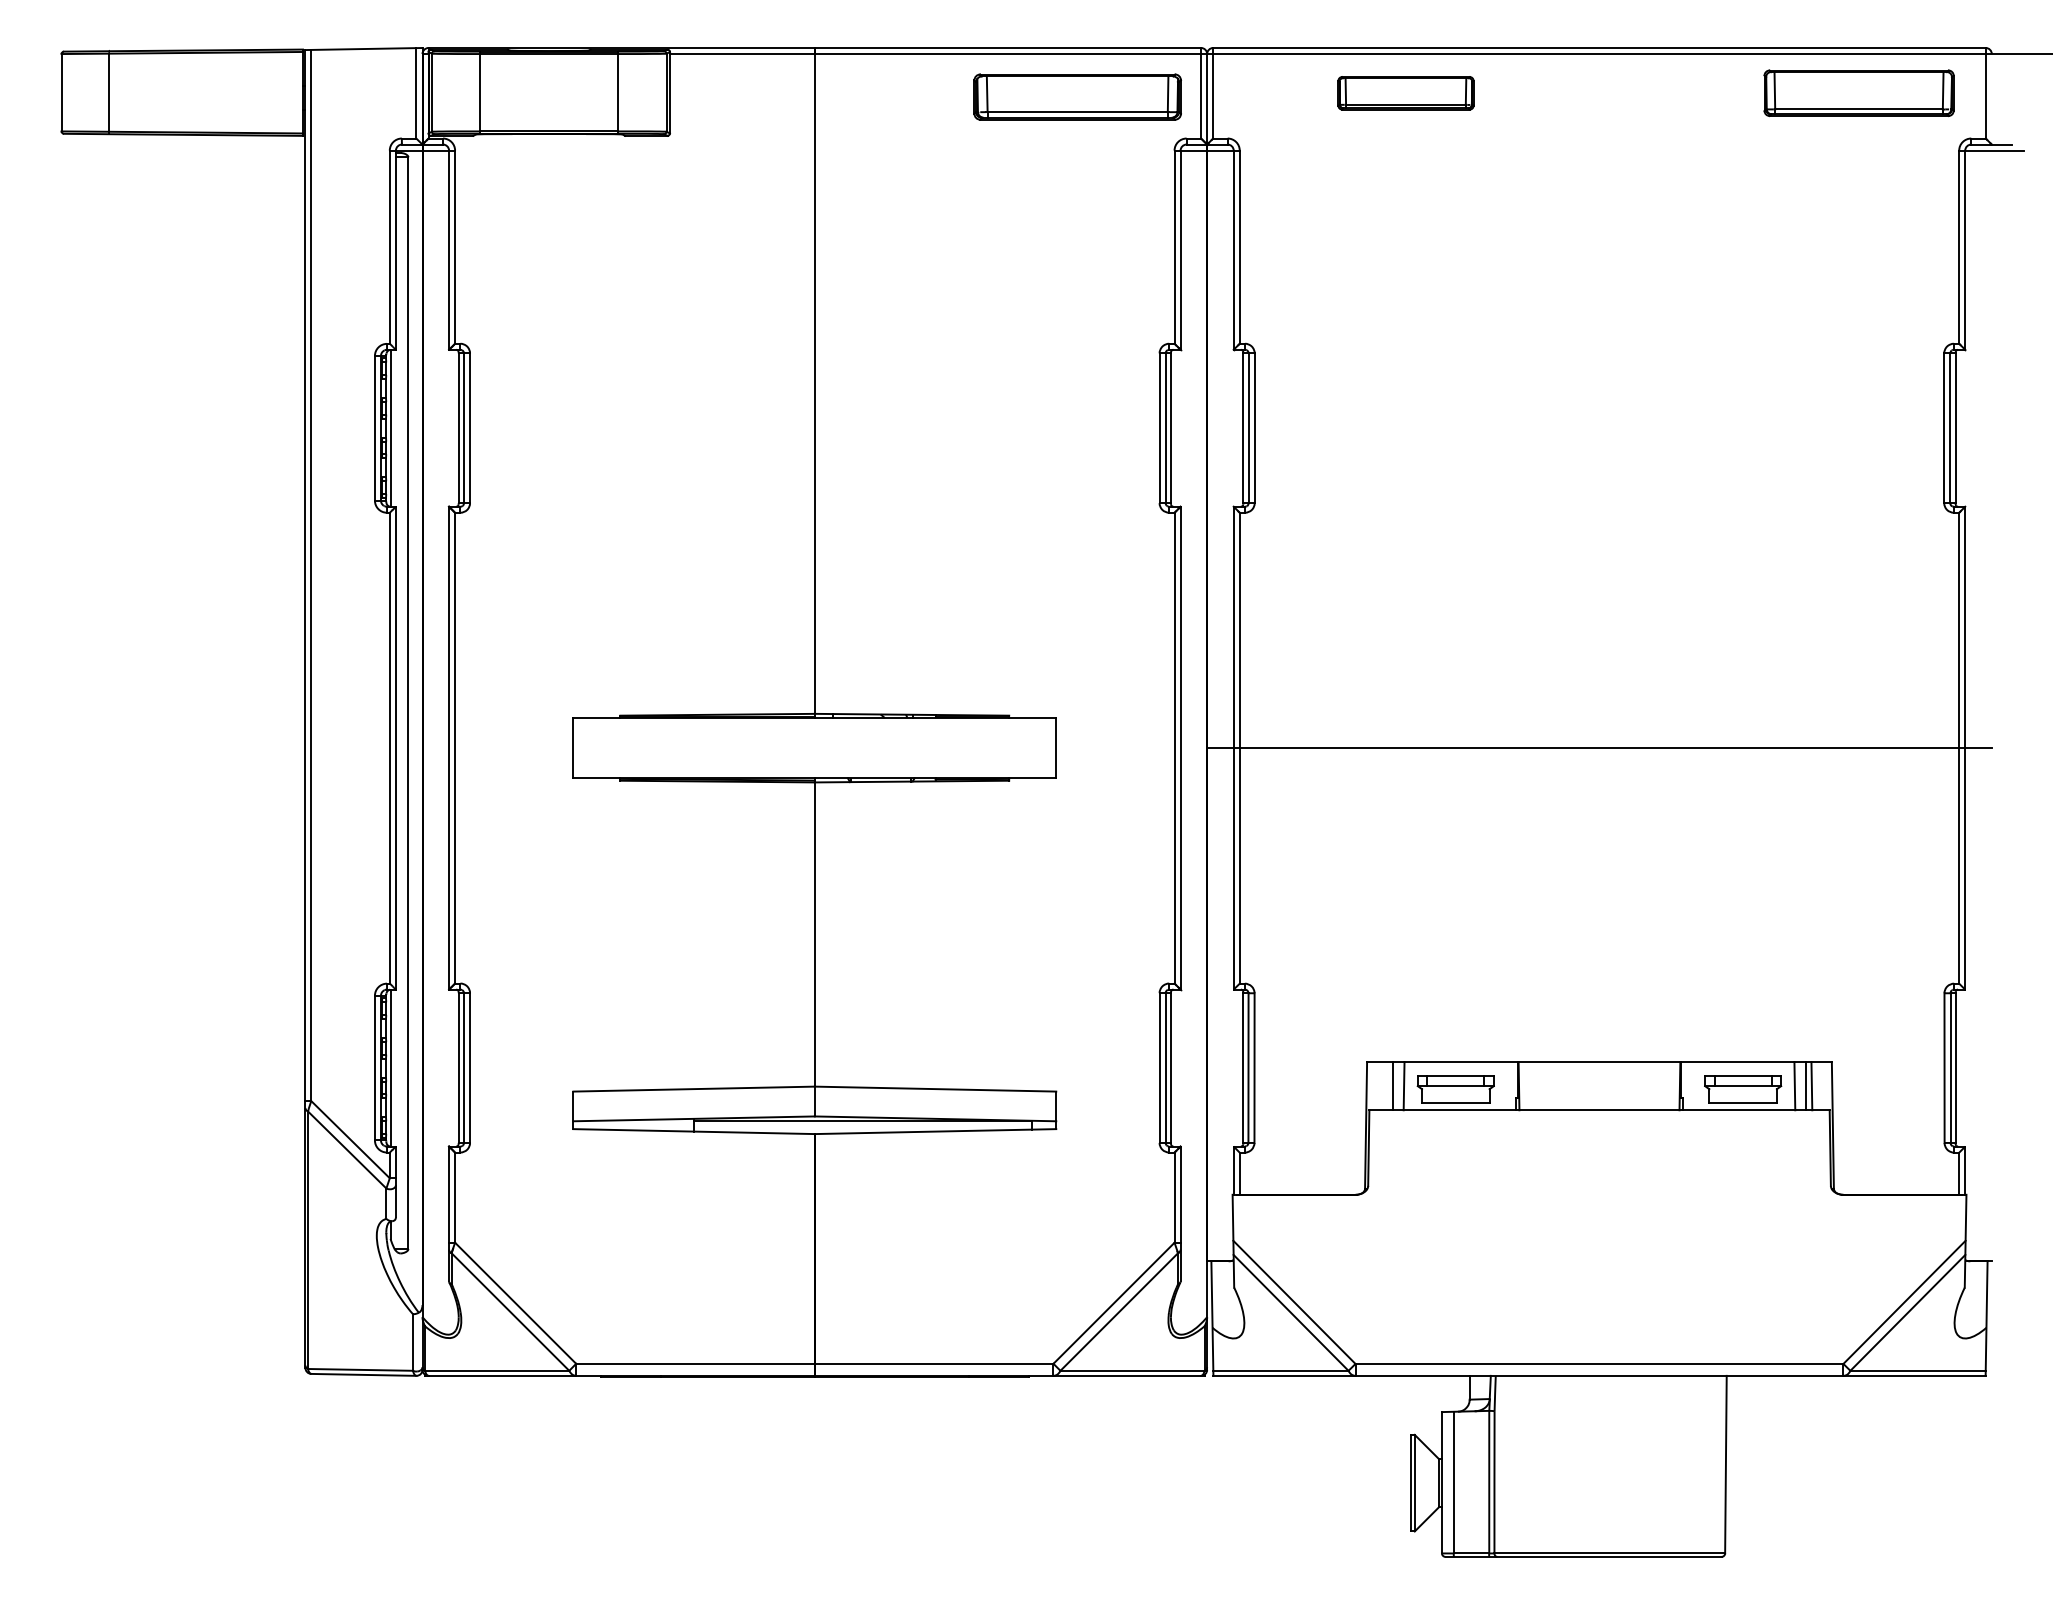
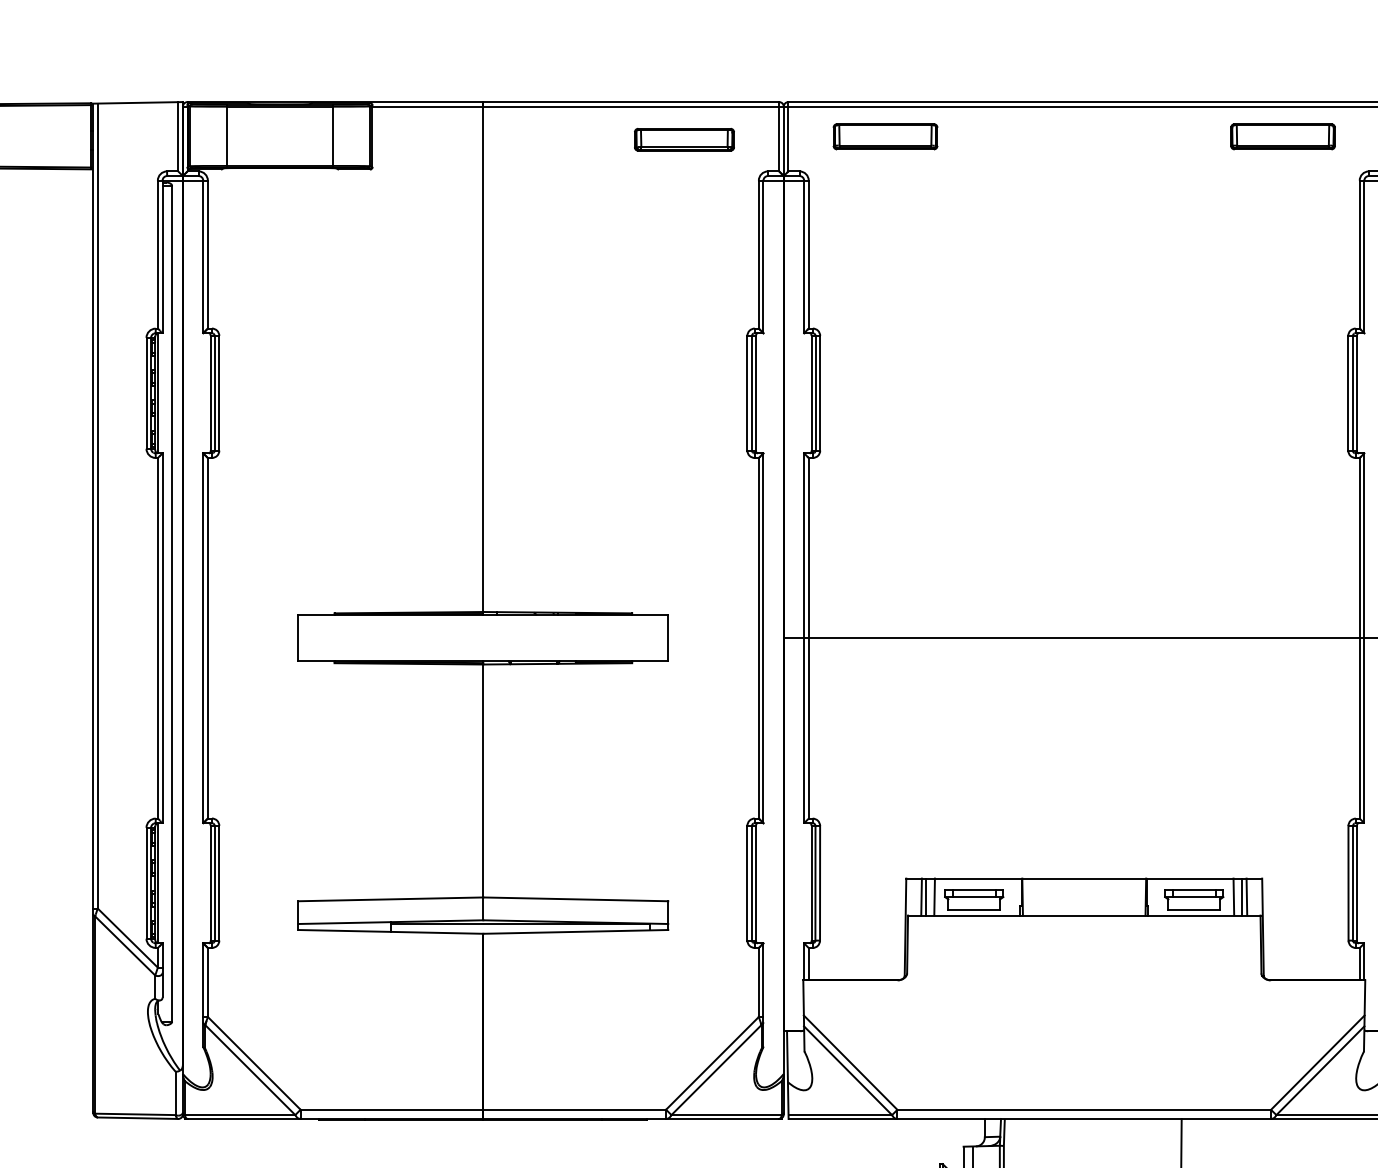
part: (1405, 93) -> (885, 136), moved
part: (1858, 93) -> (1282, 136), size x0.71
part: (1076, 97) -> (683, 139), size x0.62
line: (1386, 1086) -> (921, 897), added

